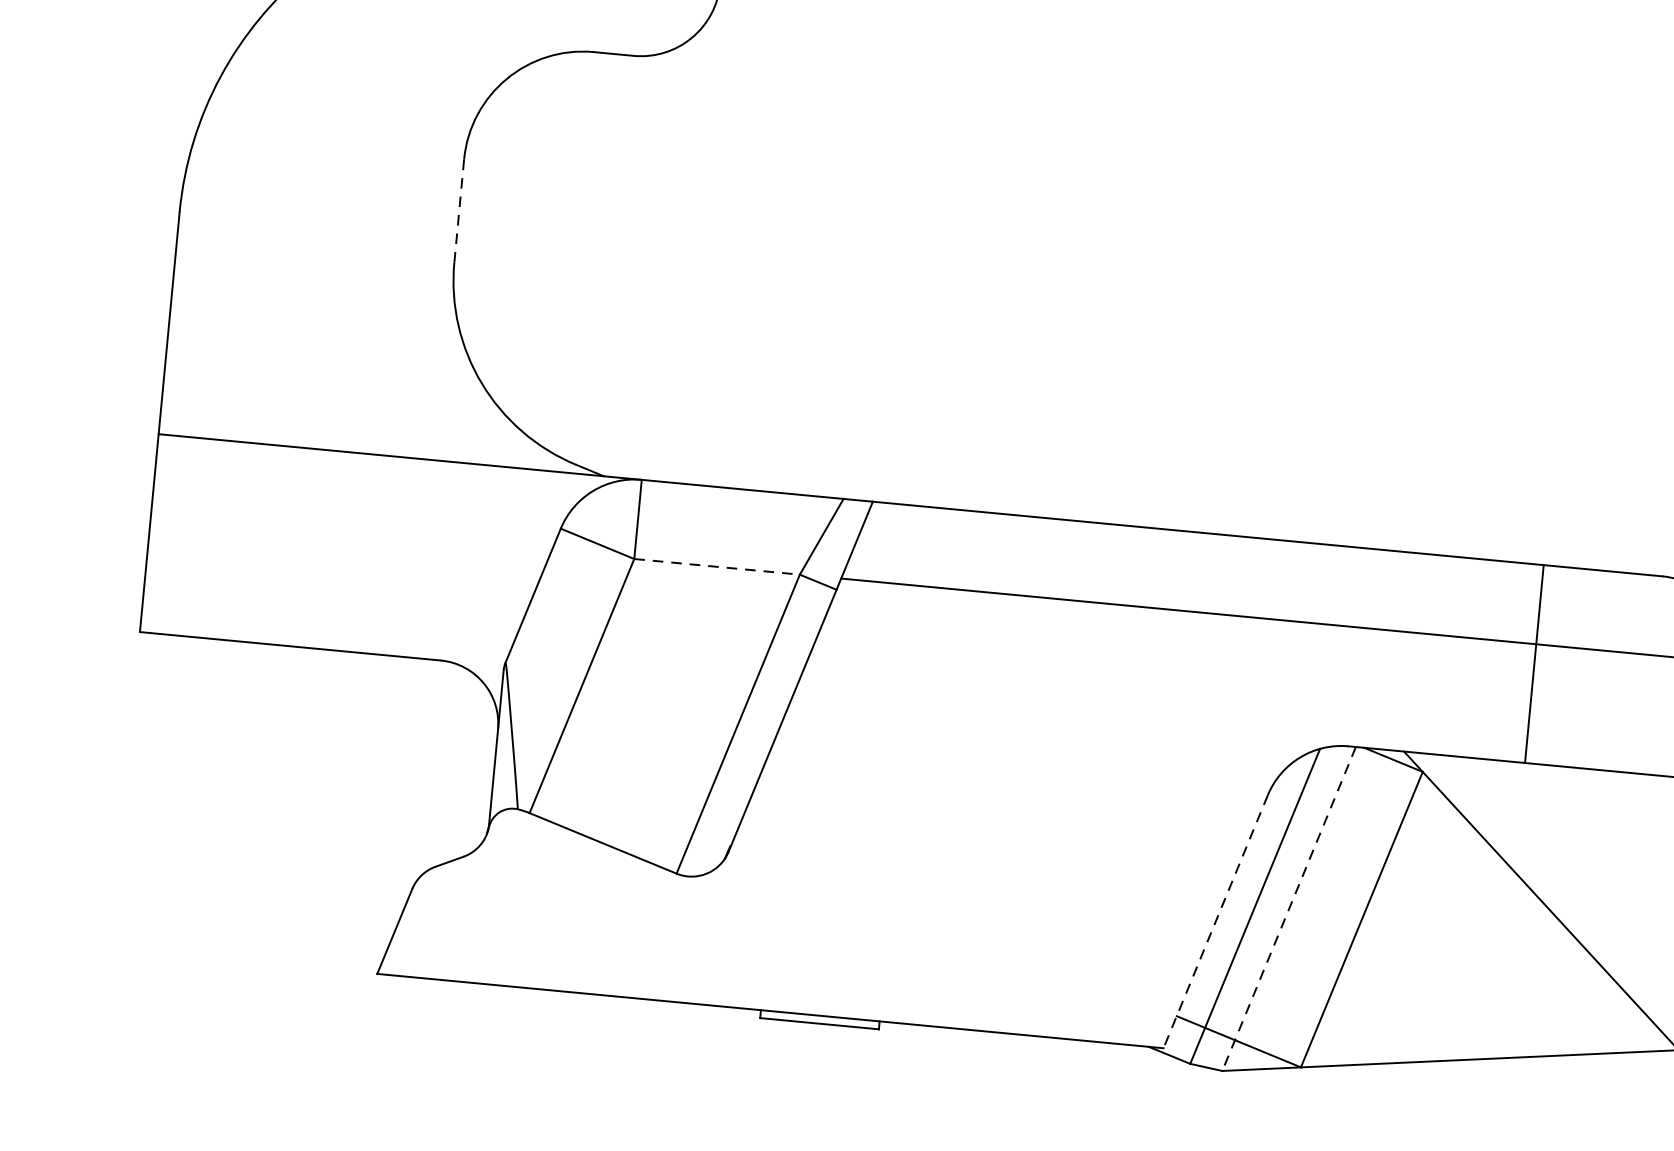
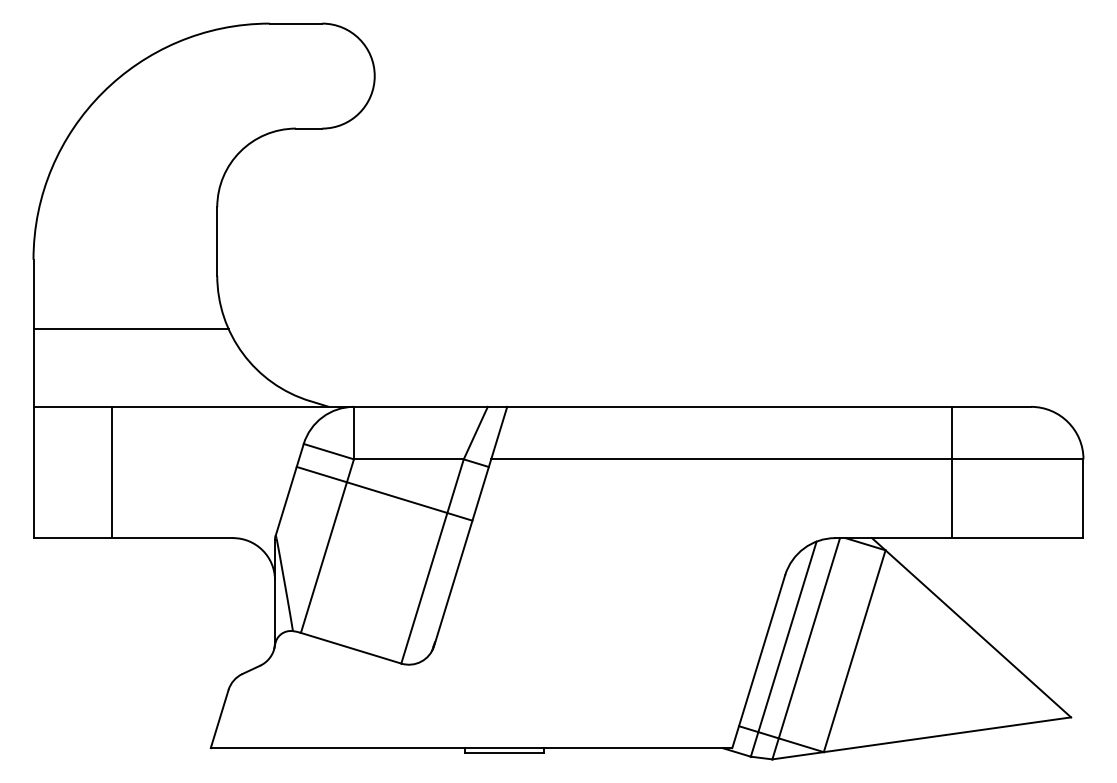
line: (459, 209) -> (217, 240), dashed -> solid
line: (316, 329) -> (130, 328), added
line: (268, 544) -> (112, 472), added
line: (716, 566) -> (408, 459), dashed -> solid
line: (675, 614) -> (384, 493), added
line: (1289, 908) -> (806, 648), dashed -> solid
line: (1215, 922) -> (758, 662), dashed -> solid

